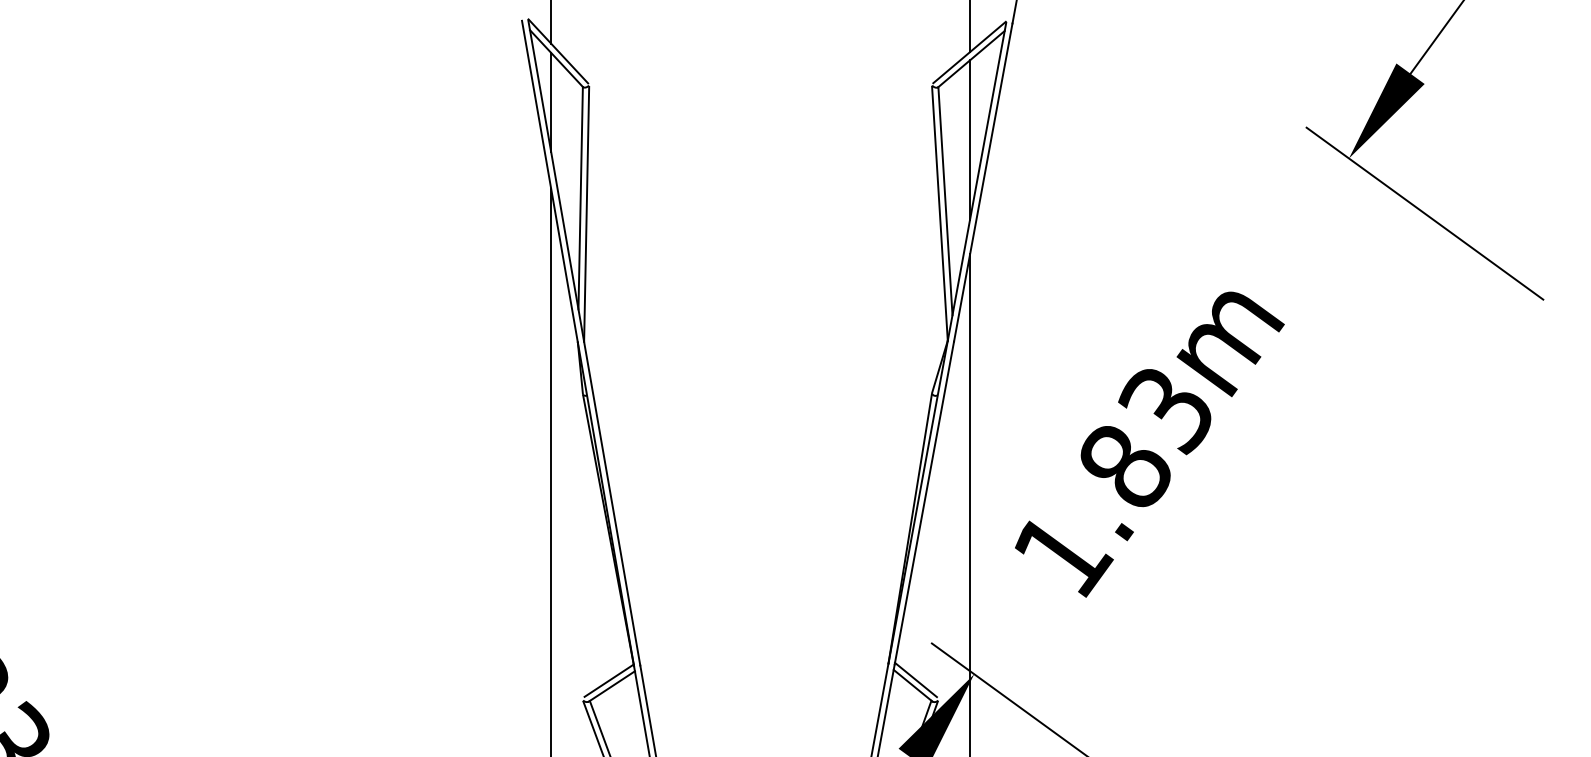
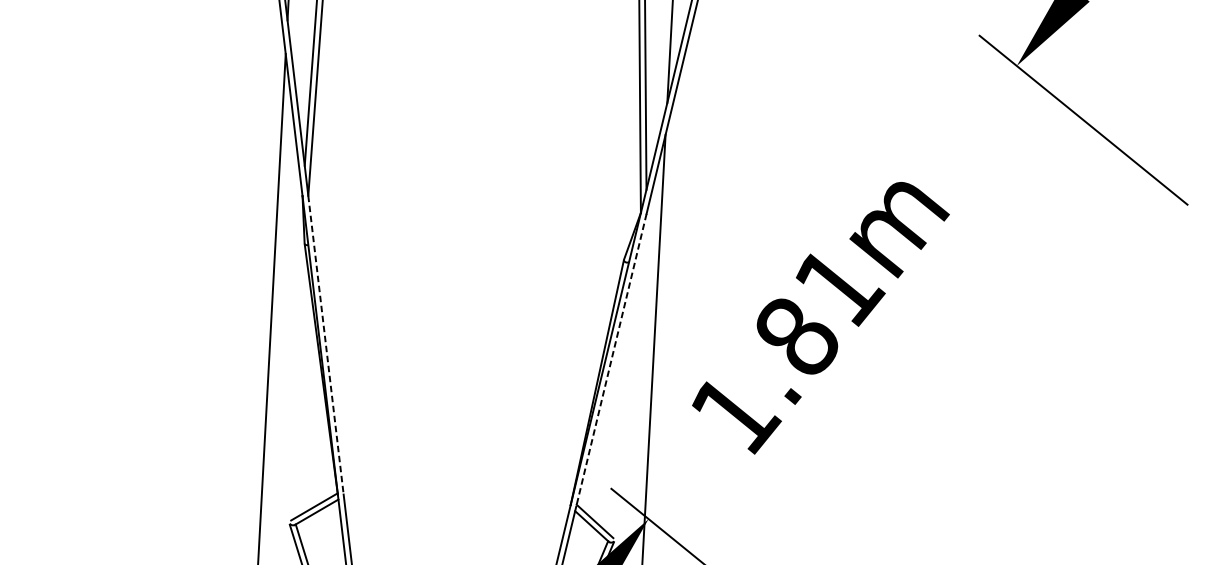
text: (1168, 412) -> (839, 289), 1.83m -> 1.81m
line: (924, 503) -> (611, 360), solid -> dashed
line: (612, 504) -> (326, 345), solid -> dashed

